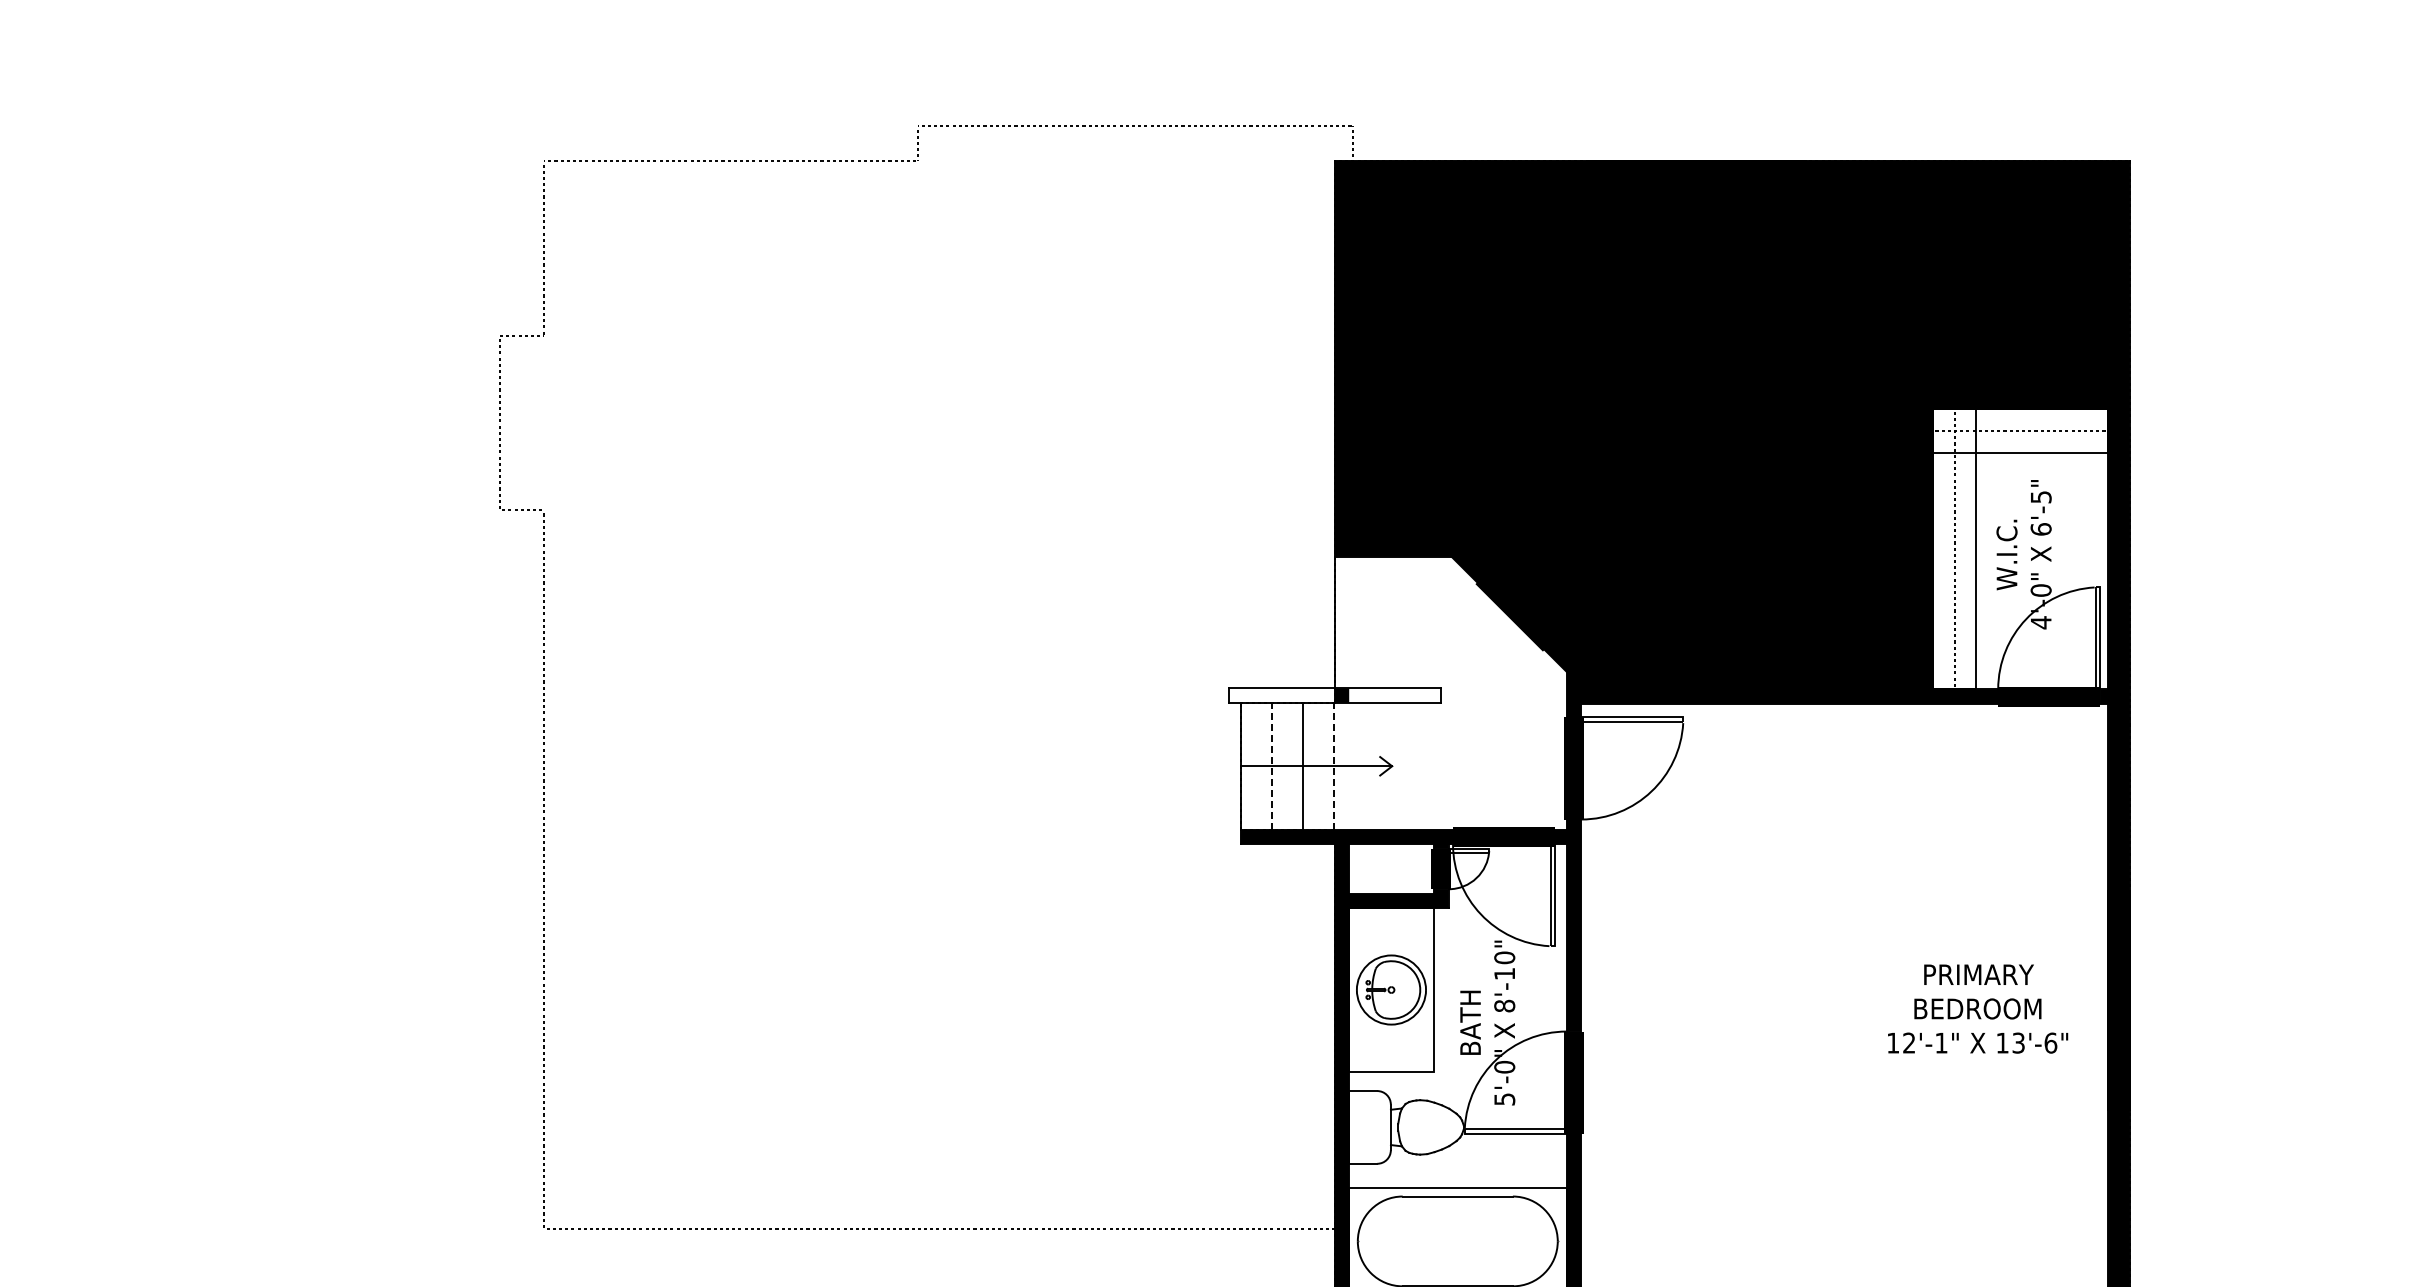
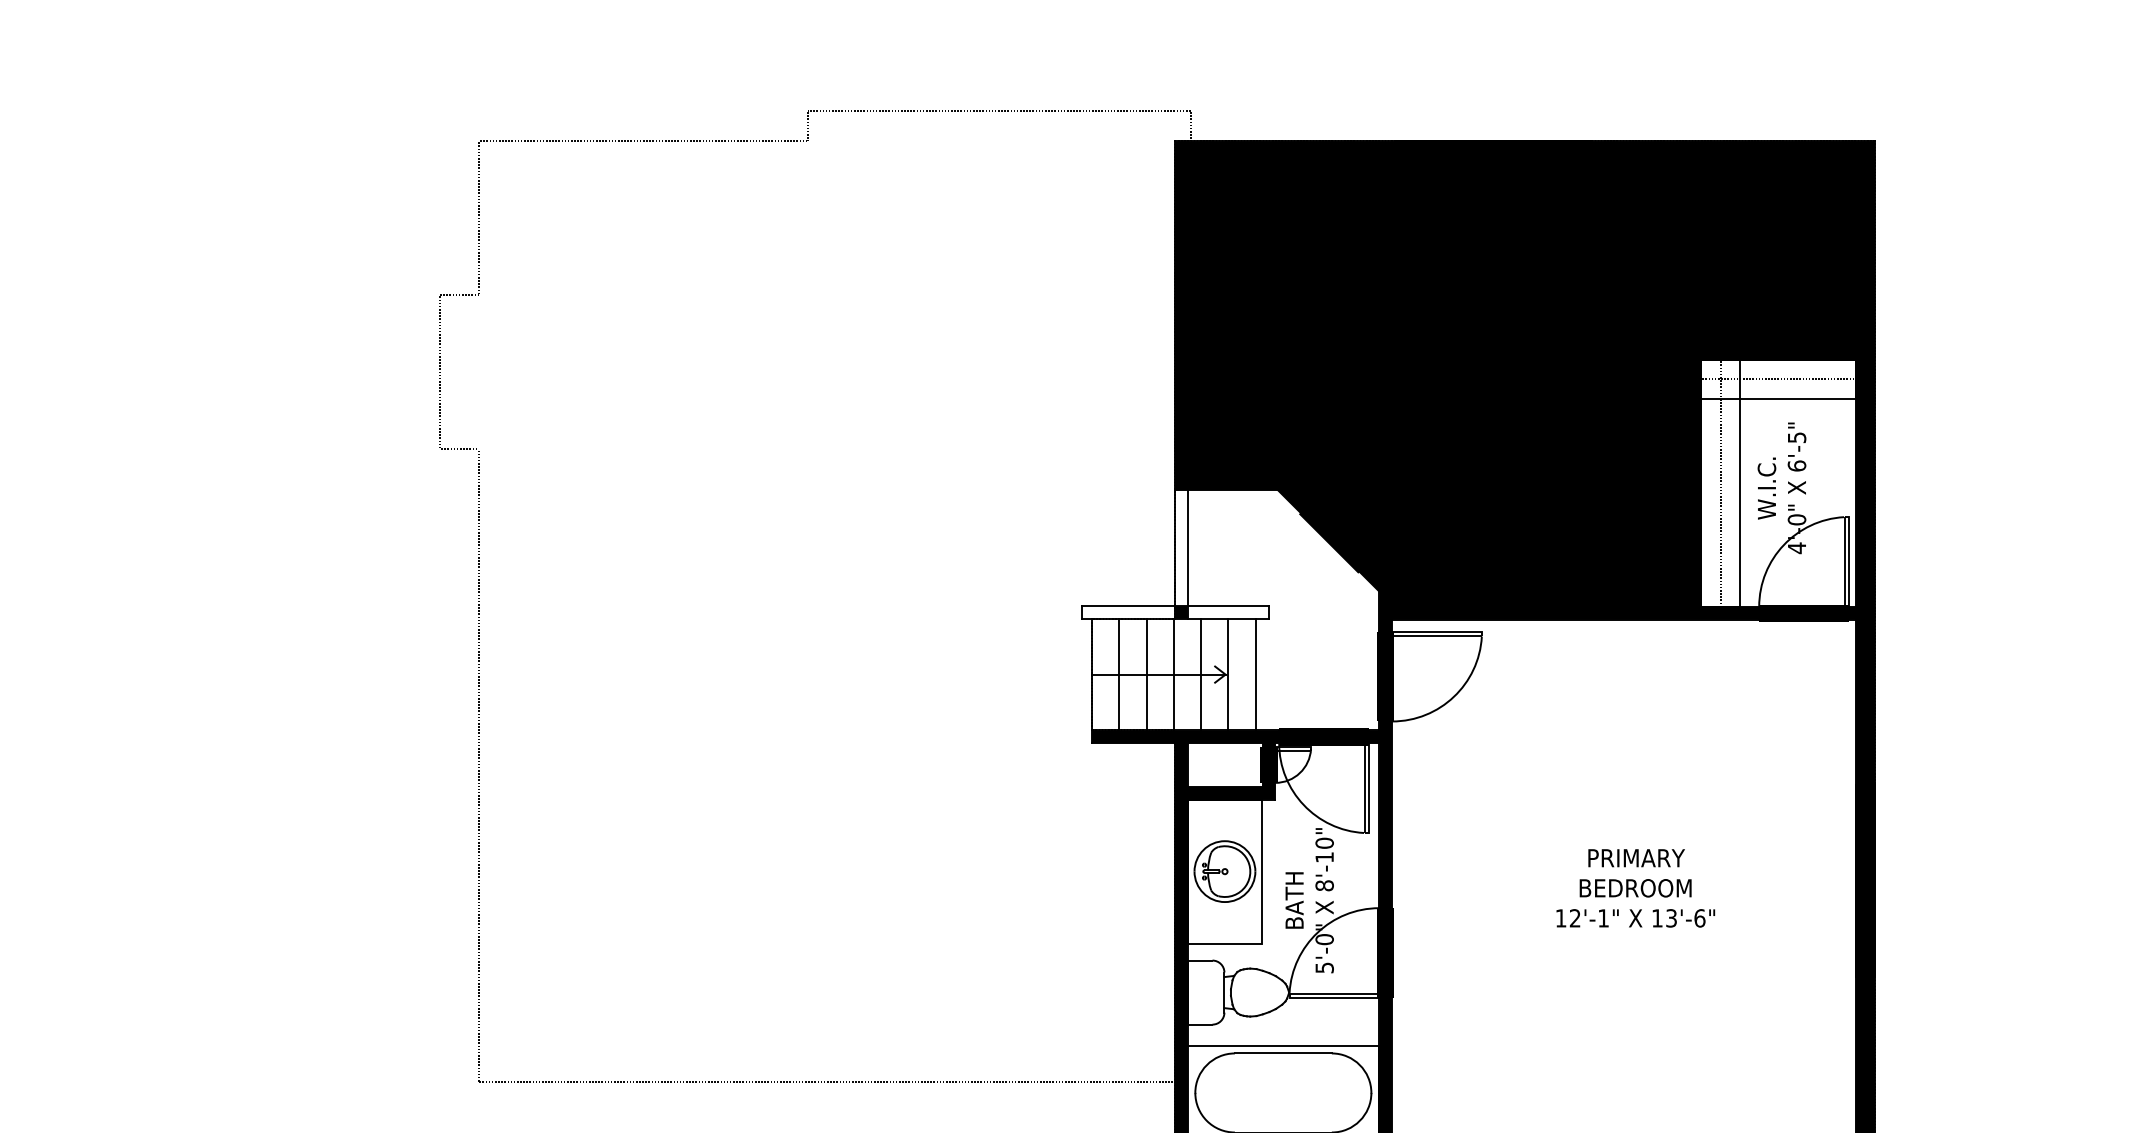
line: (1349, 629) -> (1188, 554), added
line: (1271, 765) -> (1119, 673), dashed -> solid
line: (1333, 765) -> (1173, 673), dashed -> solid
line: (1364, 765) -> (1201, 673), added
line: (1395, 765) -> (1228, 673), added
line: (1426, 765) -> (1255, 673), added
text: (1978, 1008) -> (1636, 887), moved

